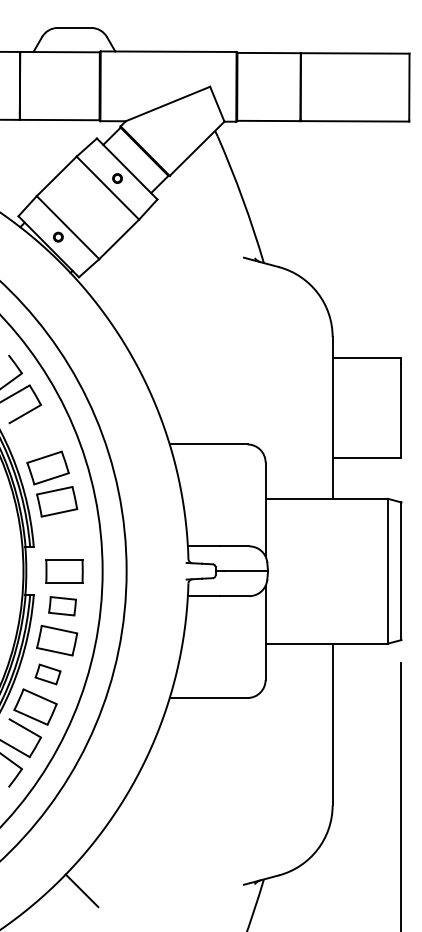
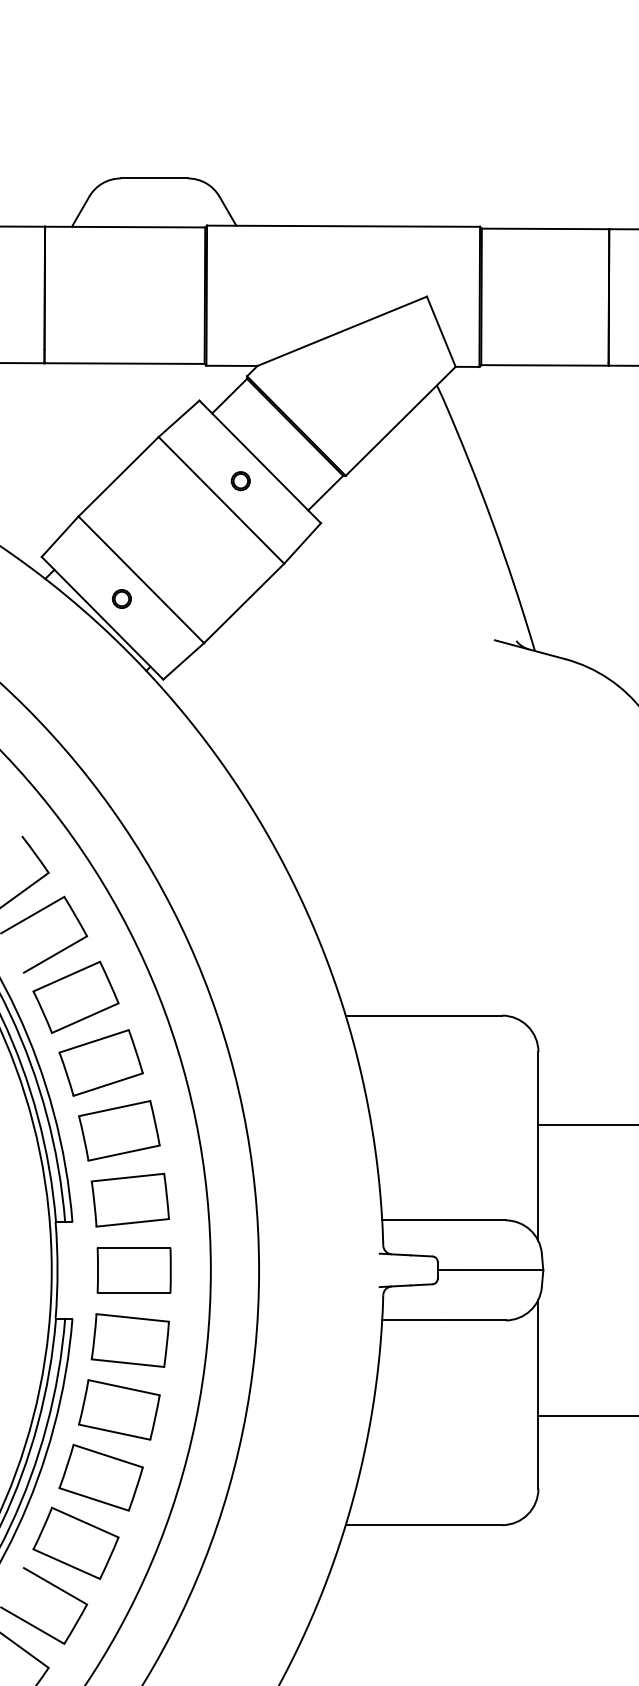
part: (35, 435) -> (75, 997), added
part: (62, 536) -> (130, 1200), added
part: (62, 606) -> (130, 1341), size x1.43
part: (47, 674) -> (100, 1477), size x1.67

